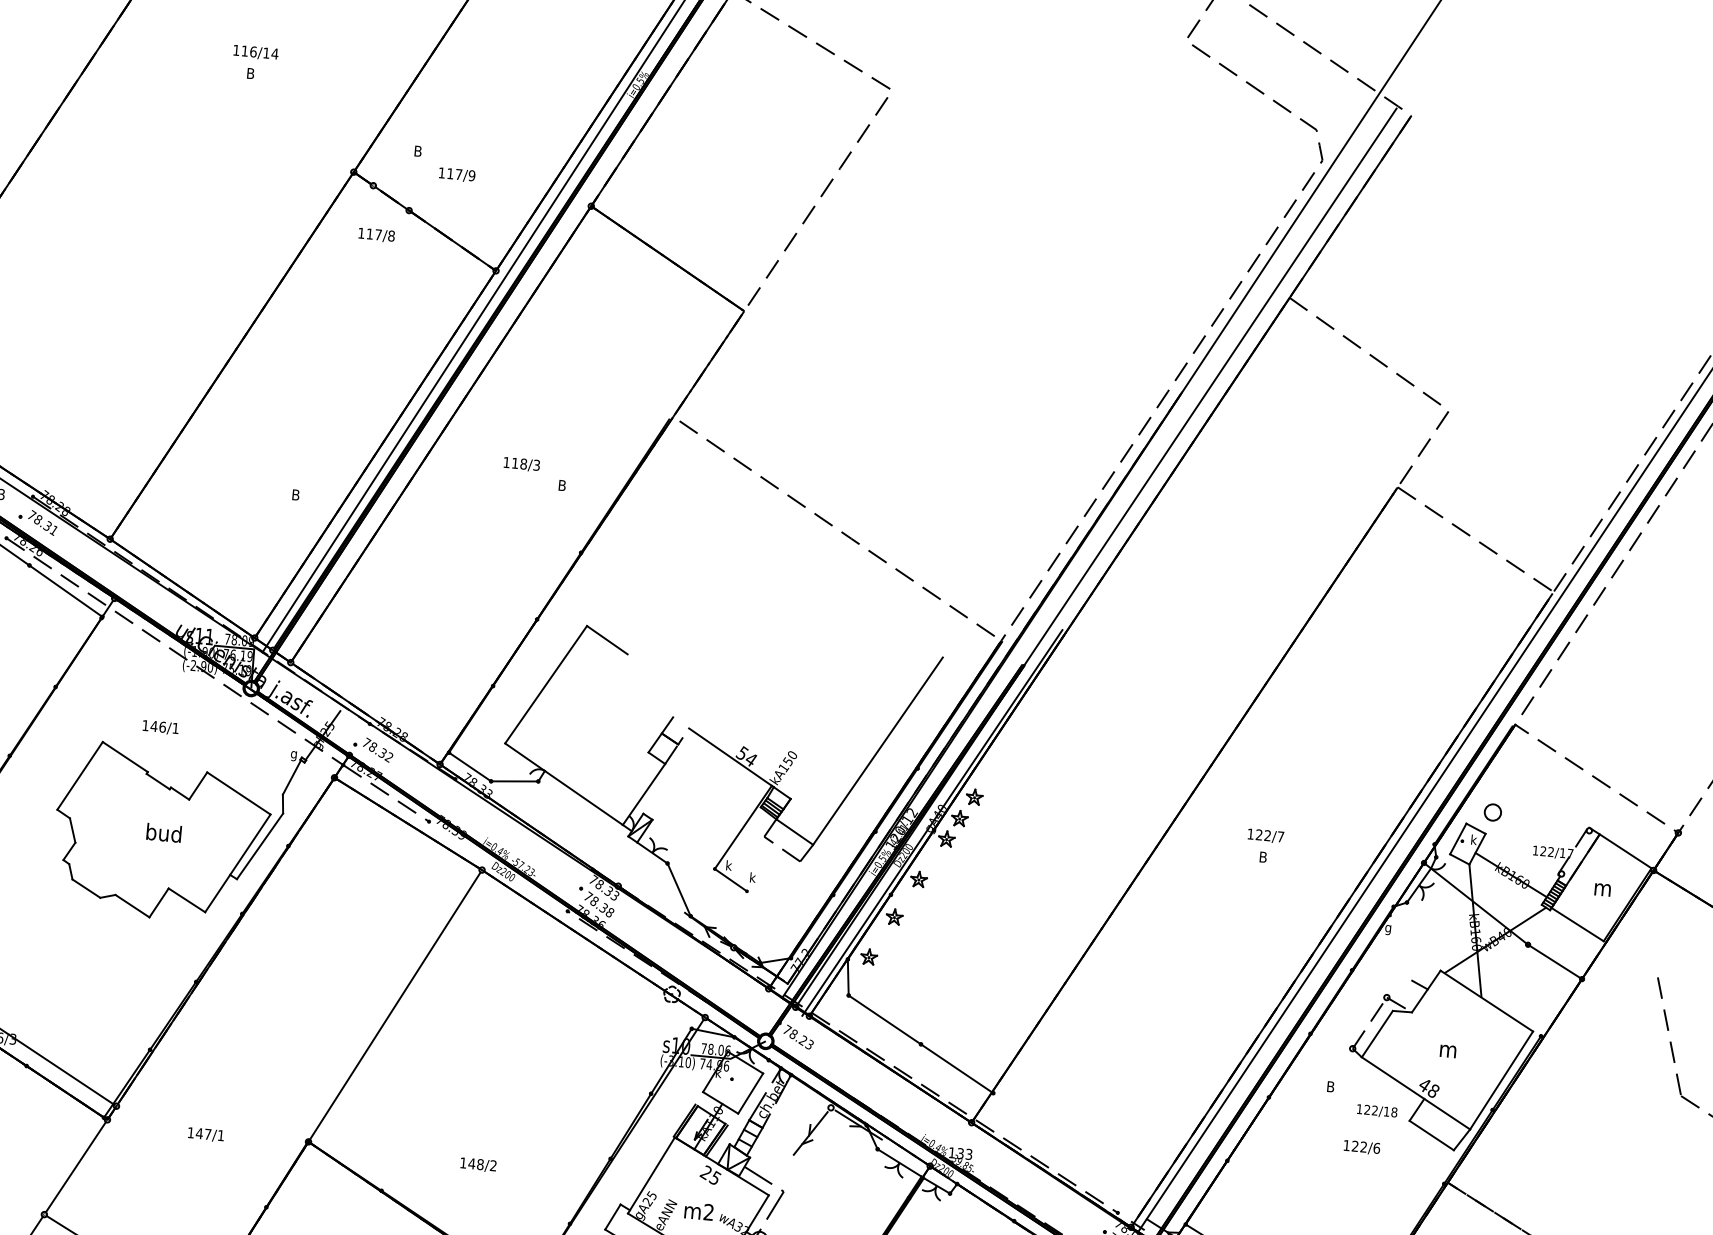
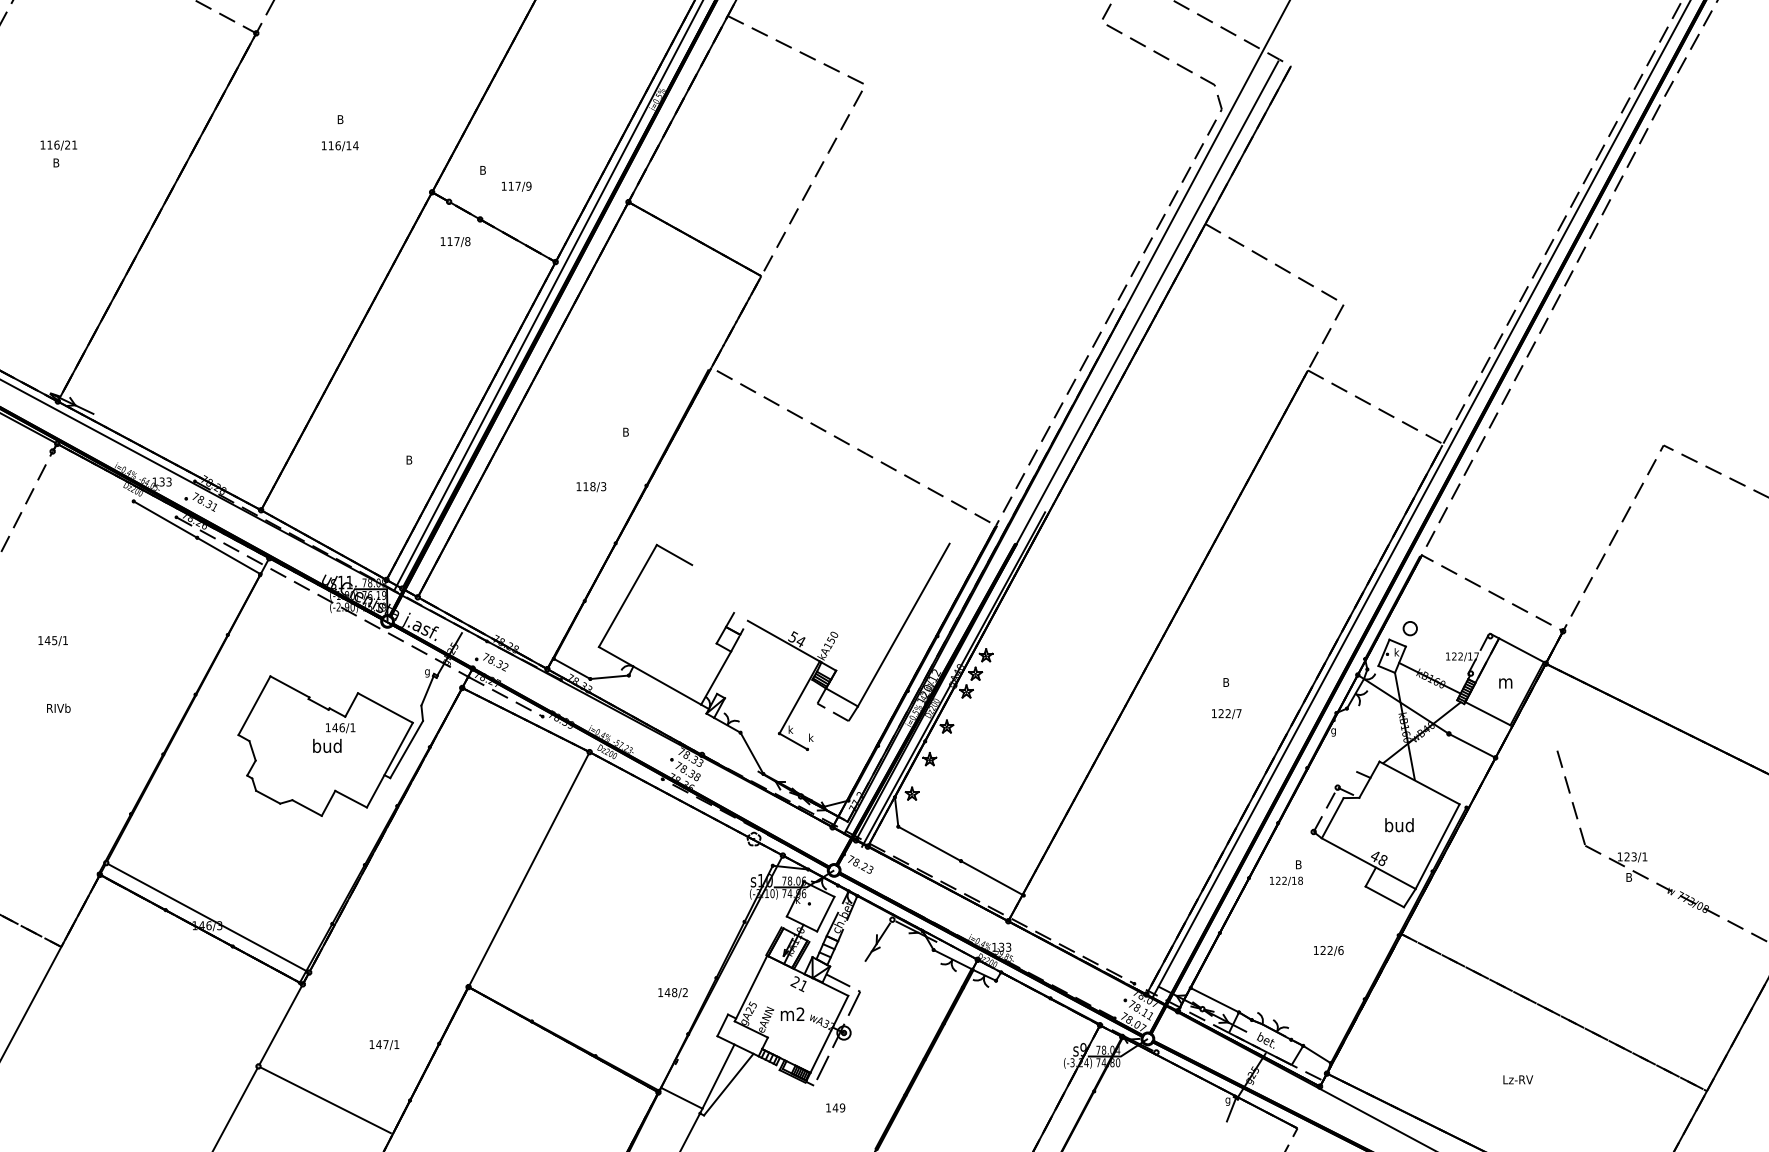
text: (256, 53) -> (340, 146), moved
text: (521, 464) -> (591, 487), moved
text: (160, 727) -> (340, 728), moved
text: (1265, 836) -> (1226, 714), moved
text: (1457, 1050) -> (1399, 825), m -> bud
text: (1377, 1110) -> (1286, 880), moved
text: (206, 1134) -> (384, 1044), moved
text: (1361, 1146) -> (1328, 950), moved
text: (477, 1165) -> (672, 993), moved
text: (714, 1178) -> (802, 986), 25 -> 21

